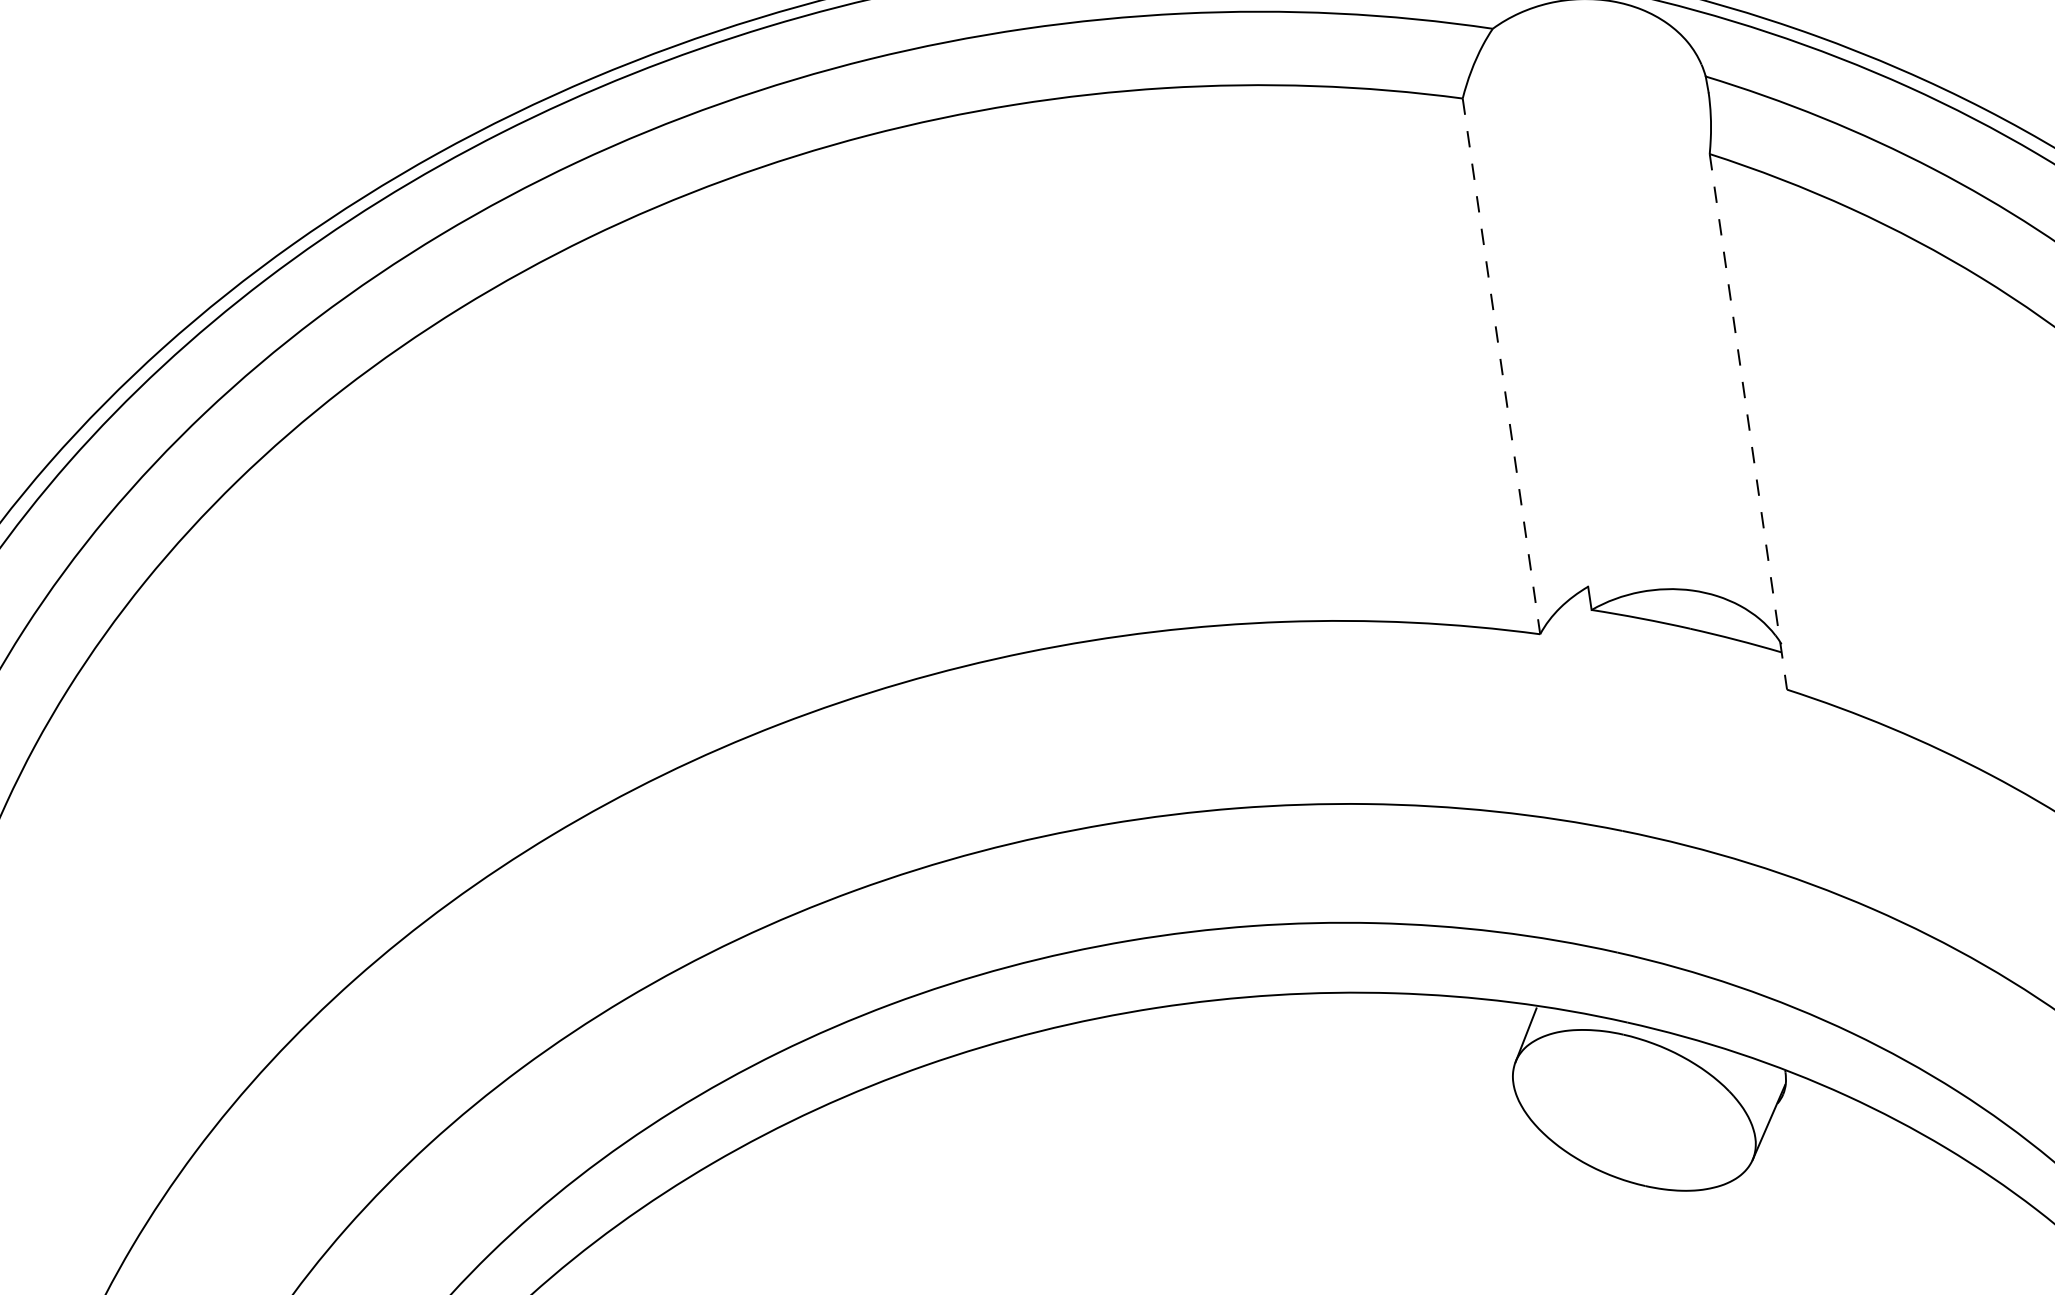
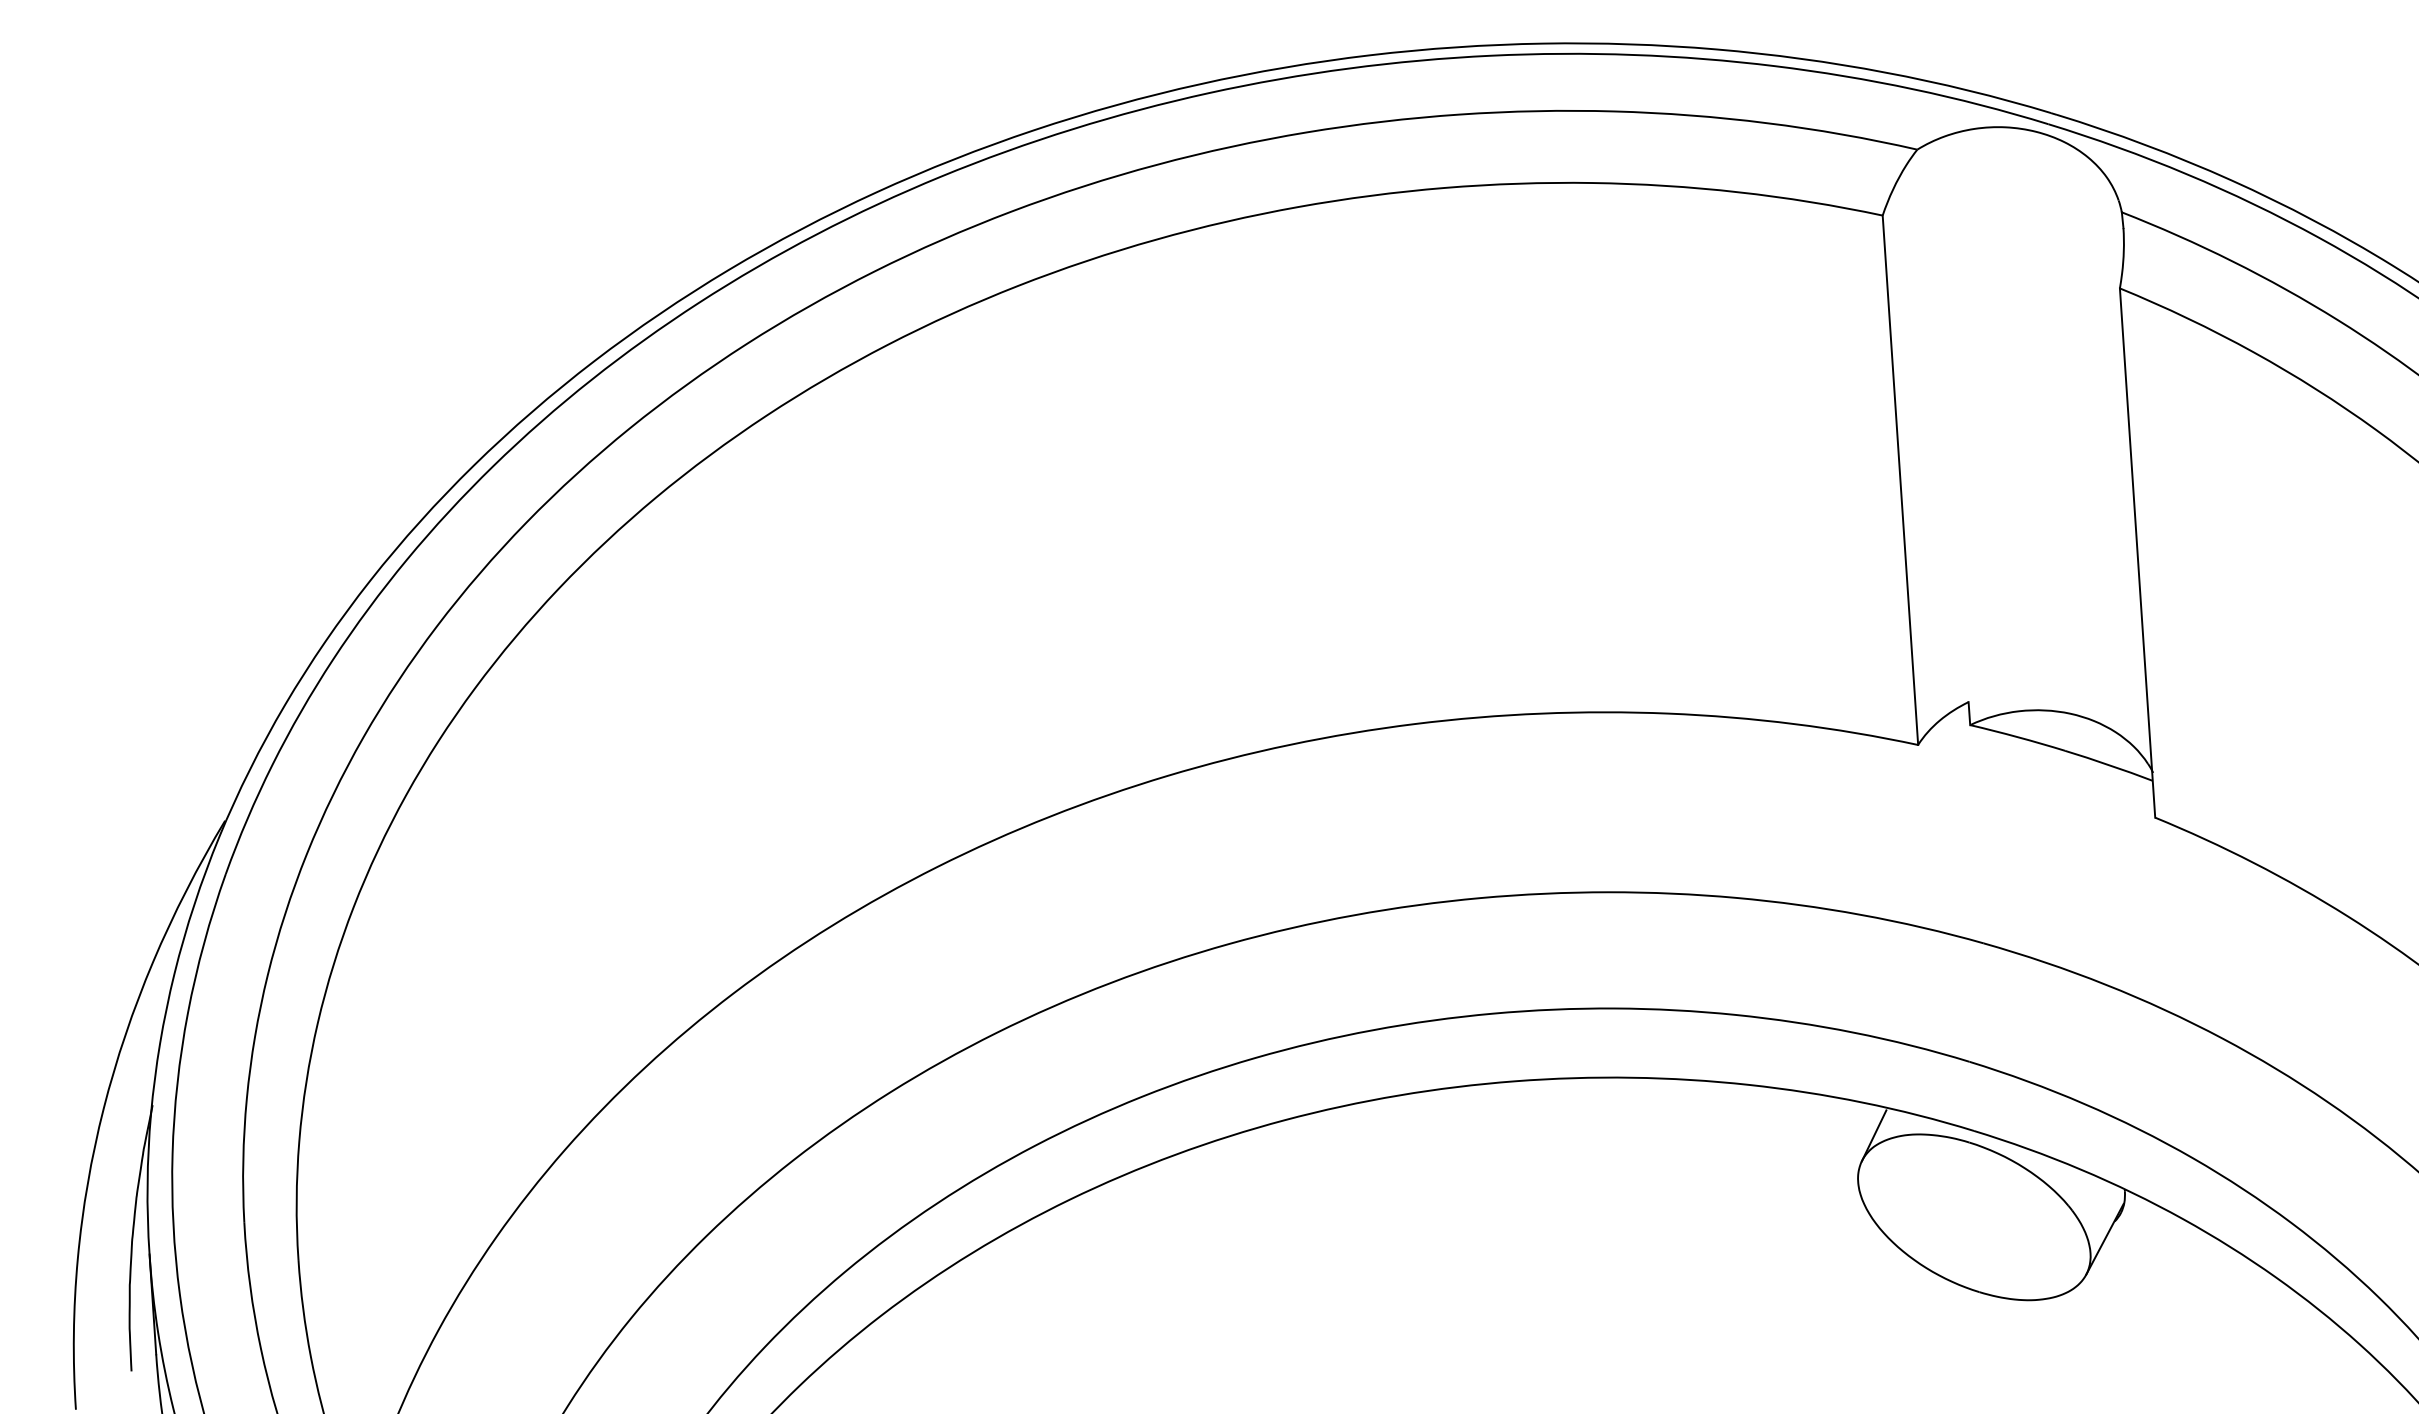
line: (1501, 366) -> (1900, 480), dashed -> solid
line: (1748, 422) -> (2137, 553), dashed -> solid

